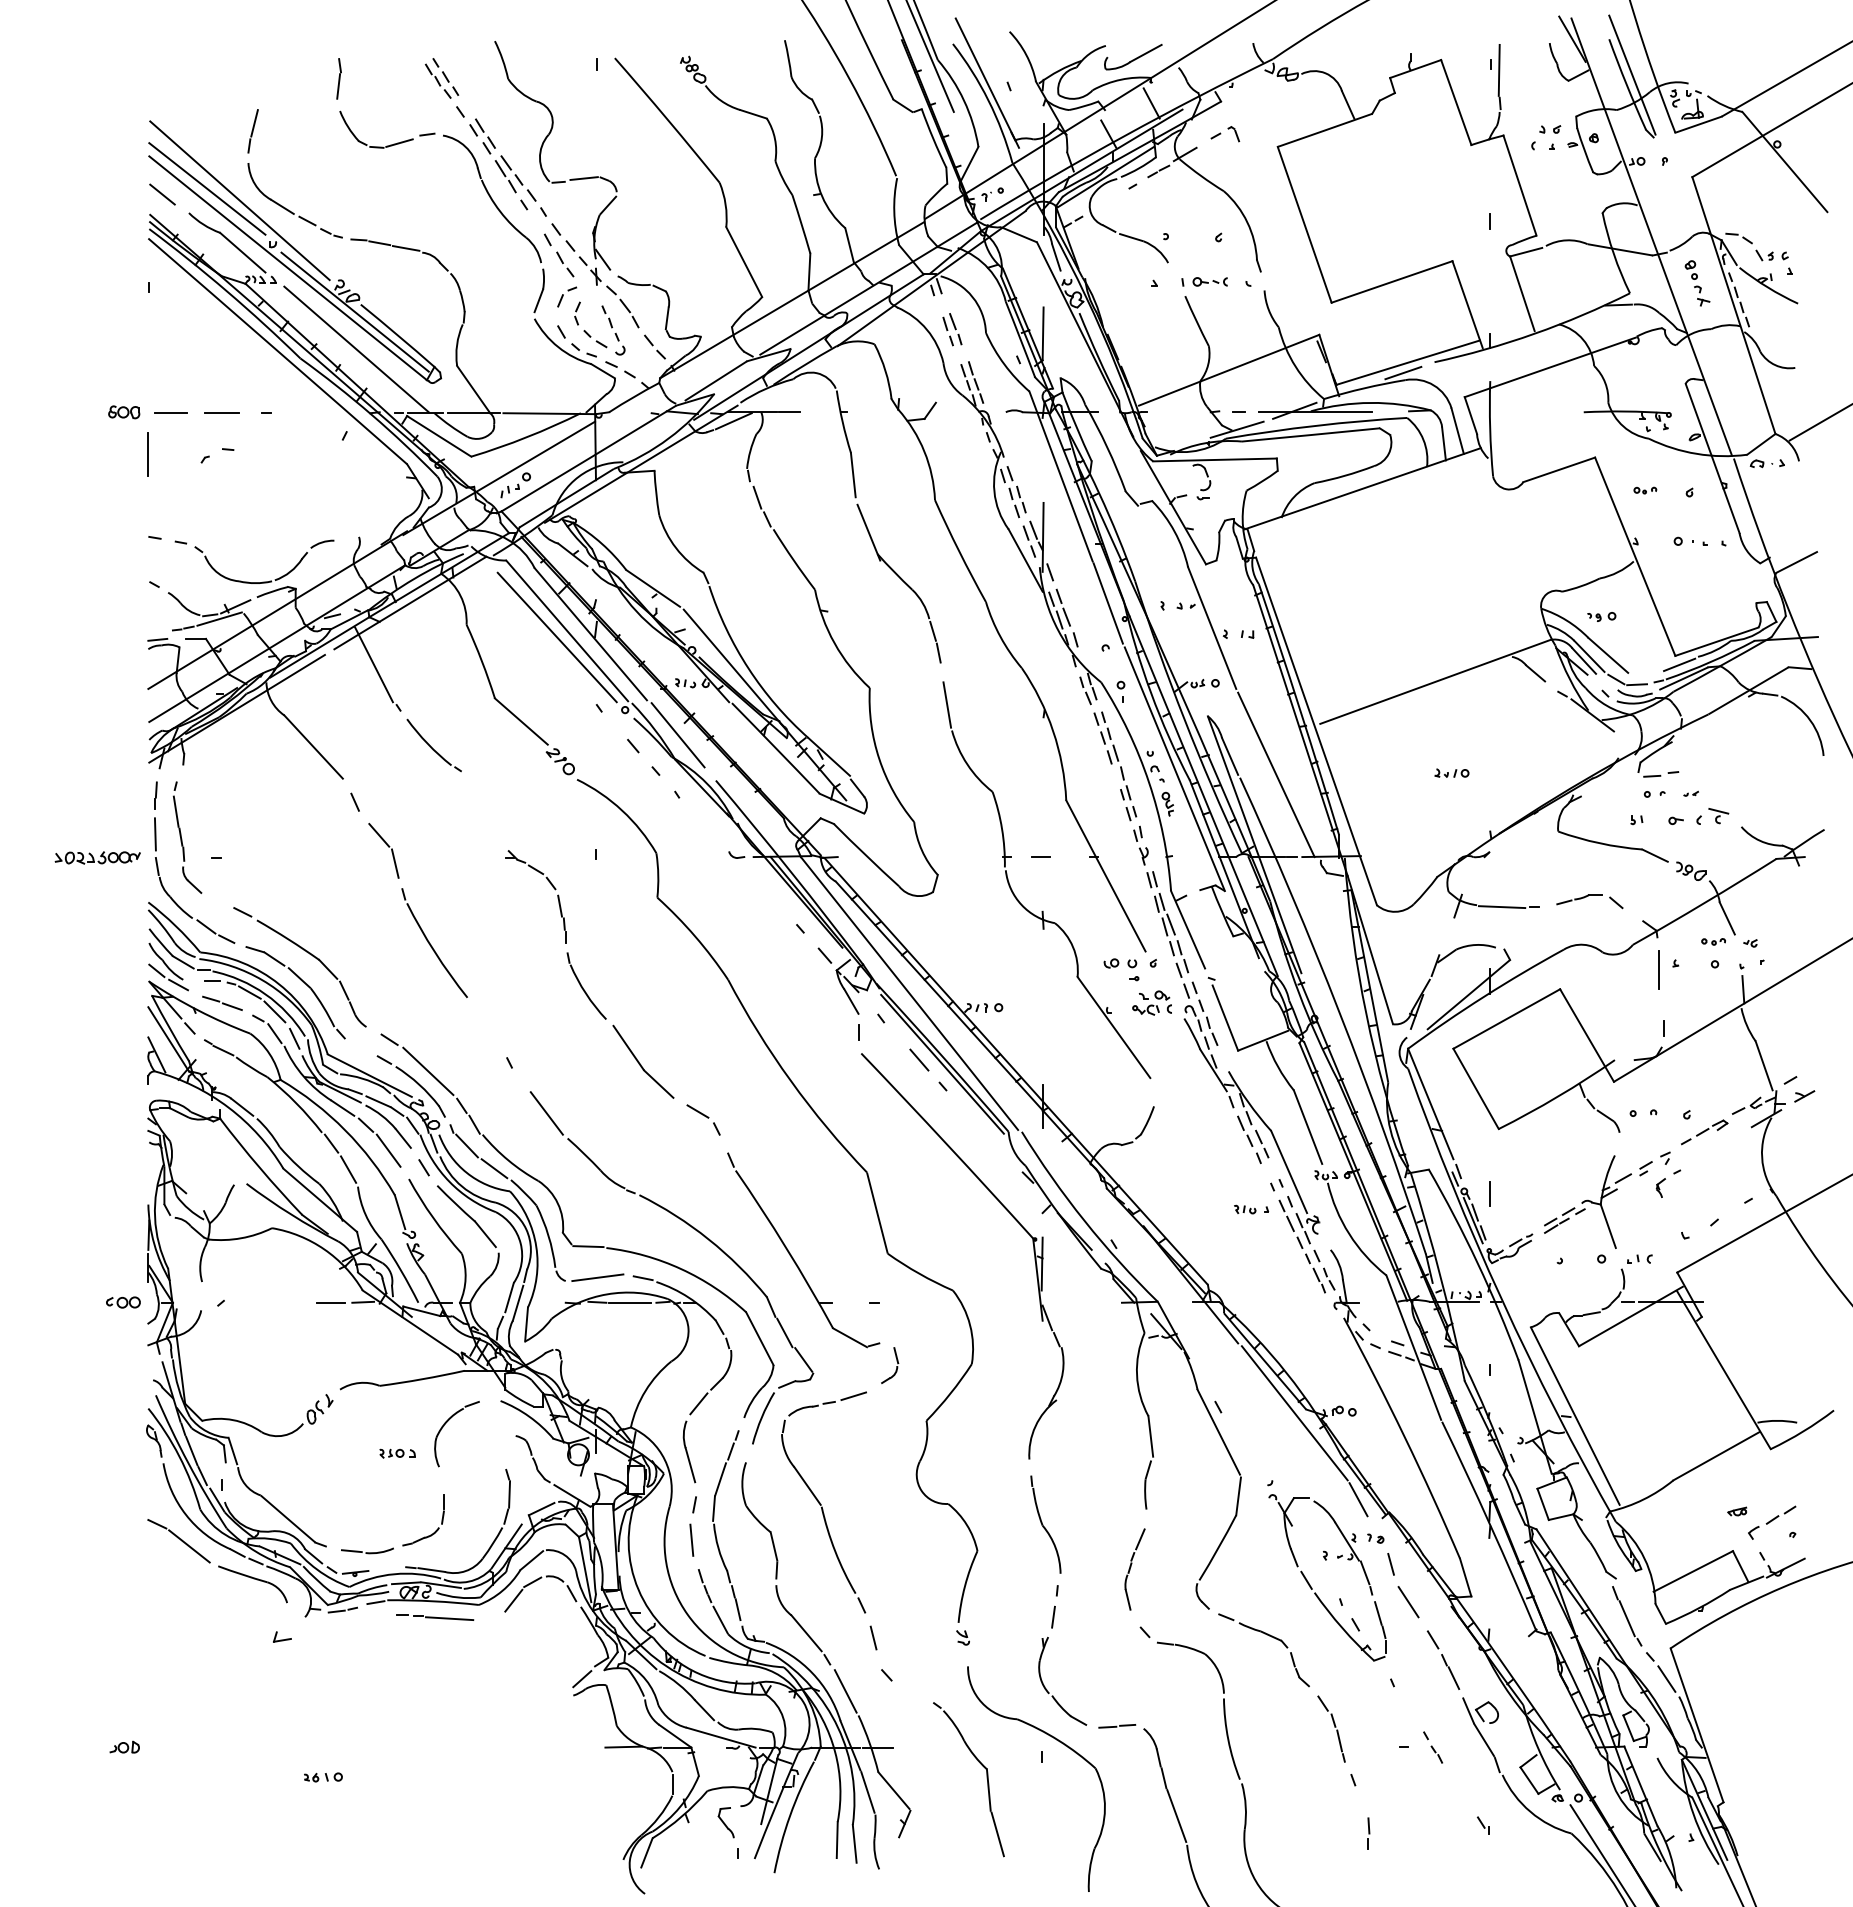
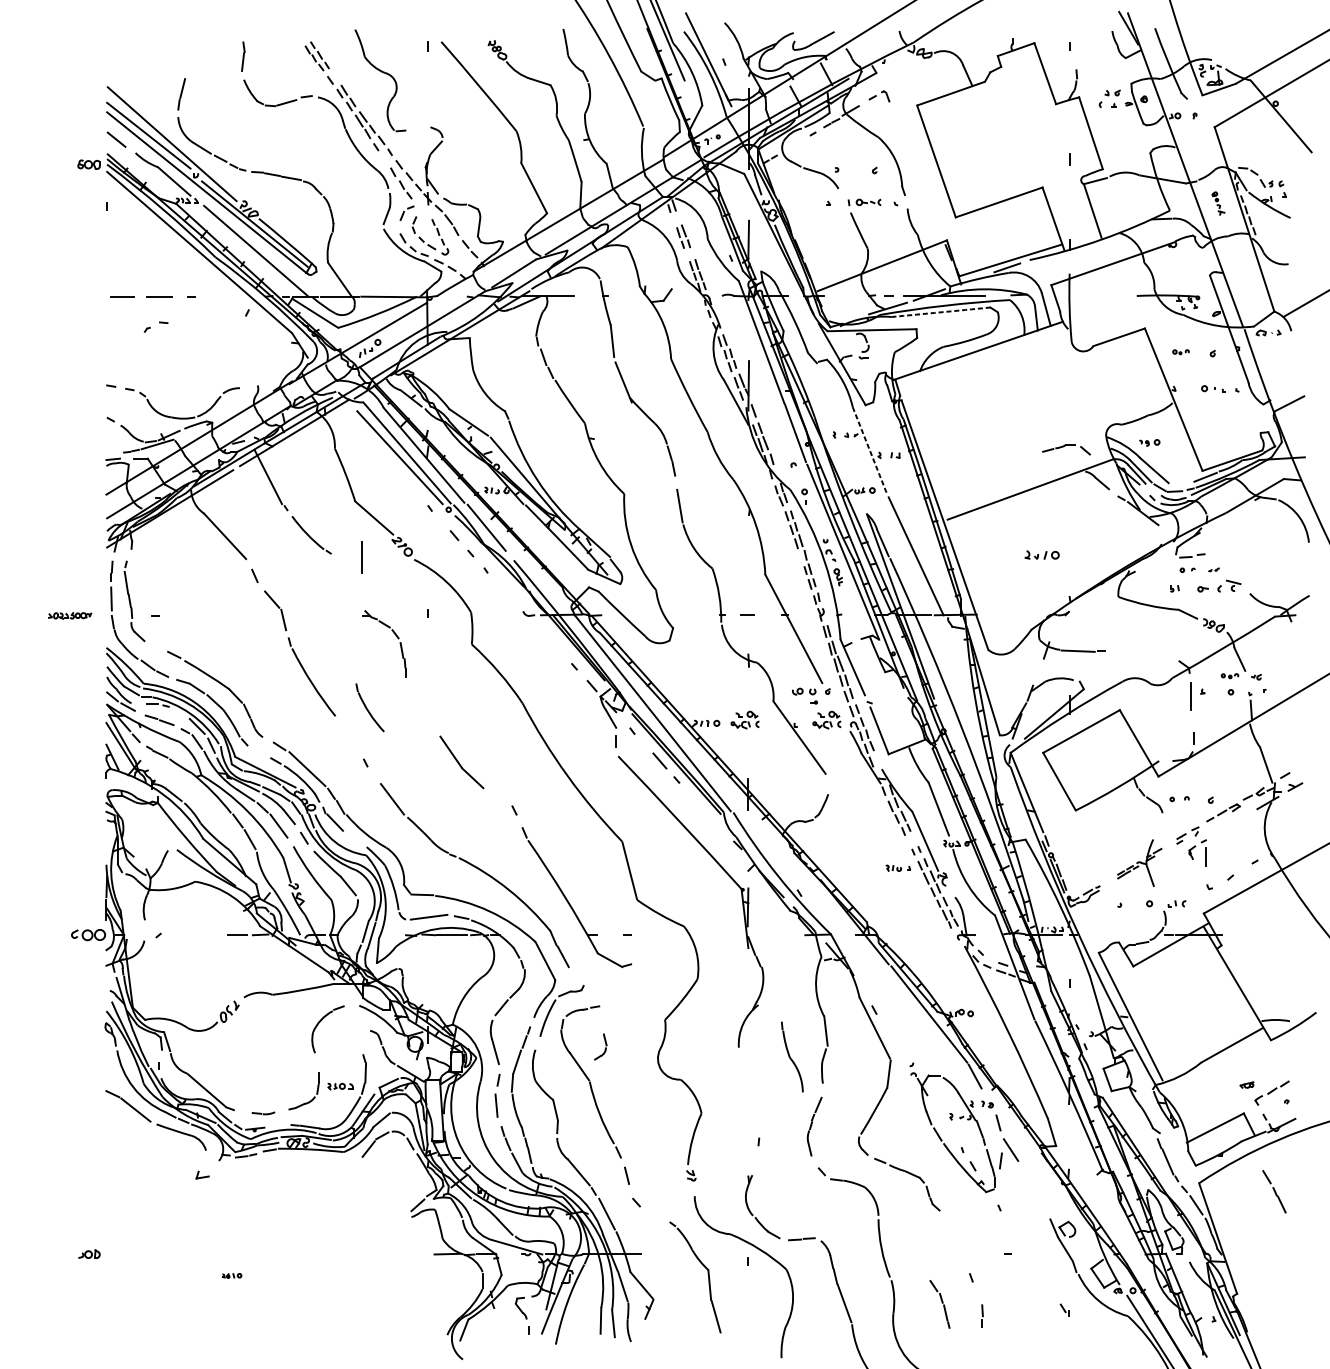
line: (1498, 69) -> (1075, 49), removed
line: (1632, 74) -> (1171, 53), removed
line: (583, 178) -> (418, 128), removed
part: (1697, 283) -> (1218, 203), size x0.7
part: (124, 412) -> (89, 164), moved
arc: (1310, 435) -> (940, 312), solid -> dashed
line: (147, 454) -> (361, 557), moved
line: (1212, 628) -> (870, 451), solid -> dashed
part: (1451, 772) -> (1041, 554), size x1.4
part: (97, 857) -> (69, 615), size x0.7
part: (1589, 901) -> (1066, 449), moved
part: (586, 985) -> (369, 707), moved
line: (249, 992) -> (179, 712), removed
part: (1037, 1002) -> (744, 719), added
line: (697, 1111) -> (500, 797), removed
line: (494, 1168) -> (354, 838), removed
line: (1489, 1193) -> (1205, 856), moved
part: (1587, 1201) -> (1139, 862), size x0.7
part: (123, 1302) -> (88, 935), size x1.4
line: (803, 1359) -> (576, 975), removed
part: (896, 1366) -> (605, 1047), moved
line: (853, 1396) -> (612, 1002), removed
part: (397, 1453) -> (340, 1086), moved
part: (1045, 1524) -> (792, 1057), moved
part: (367, 1550) -> (263, 1113), size x0.6
line: (1053, 1616) -> (1000, 1160), moved
part: (435, 1617) -> (312, 1161), removed
part: (1443, 1659) -> (1274, 1191), moved
part: (1331, 1728) -> (939, 1303), moved
part: (1433, 1747) -> (1028, 1254), removed
part: (323, 1777) -> (232, 1275), size x0.7

